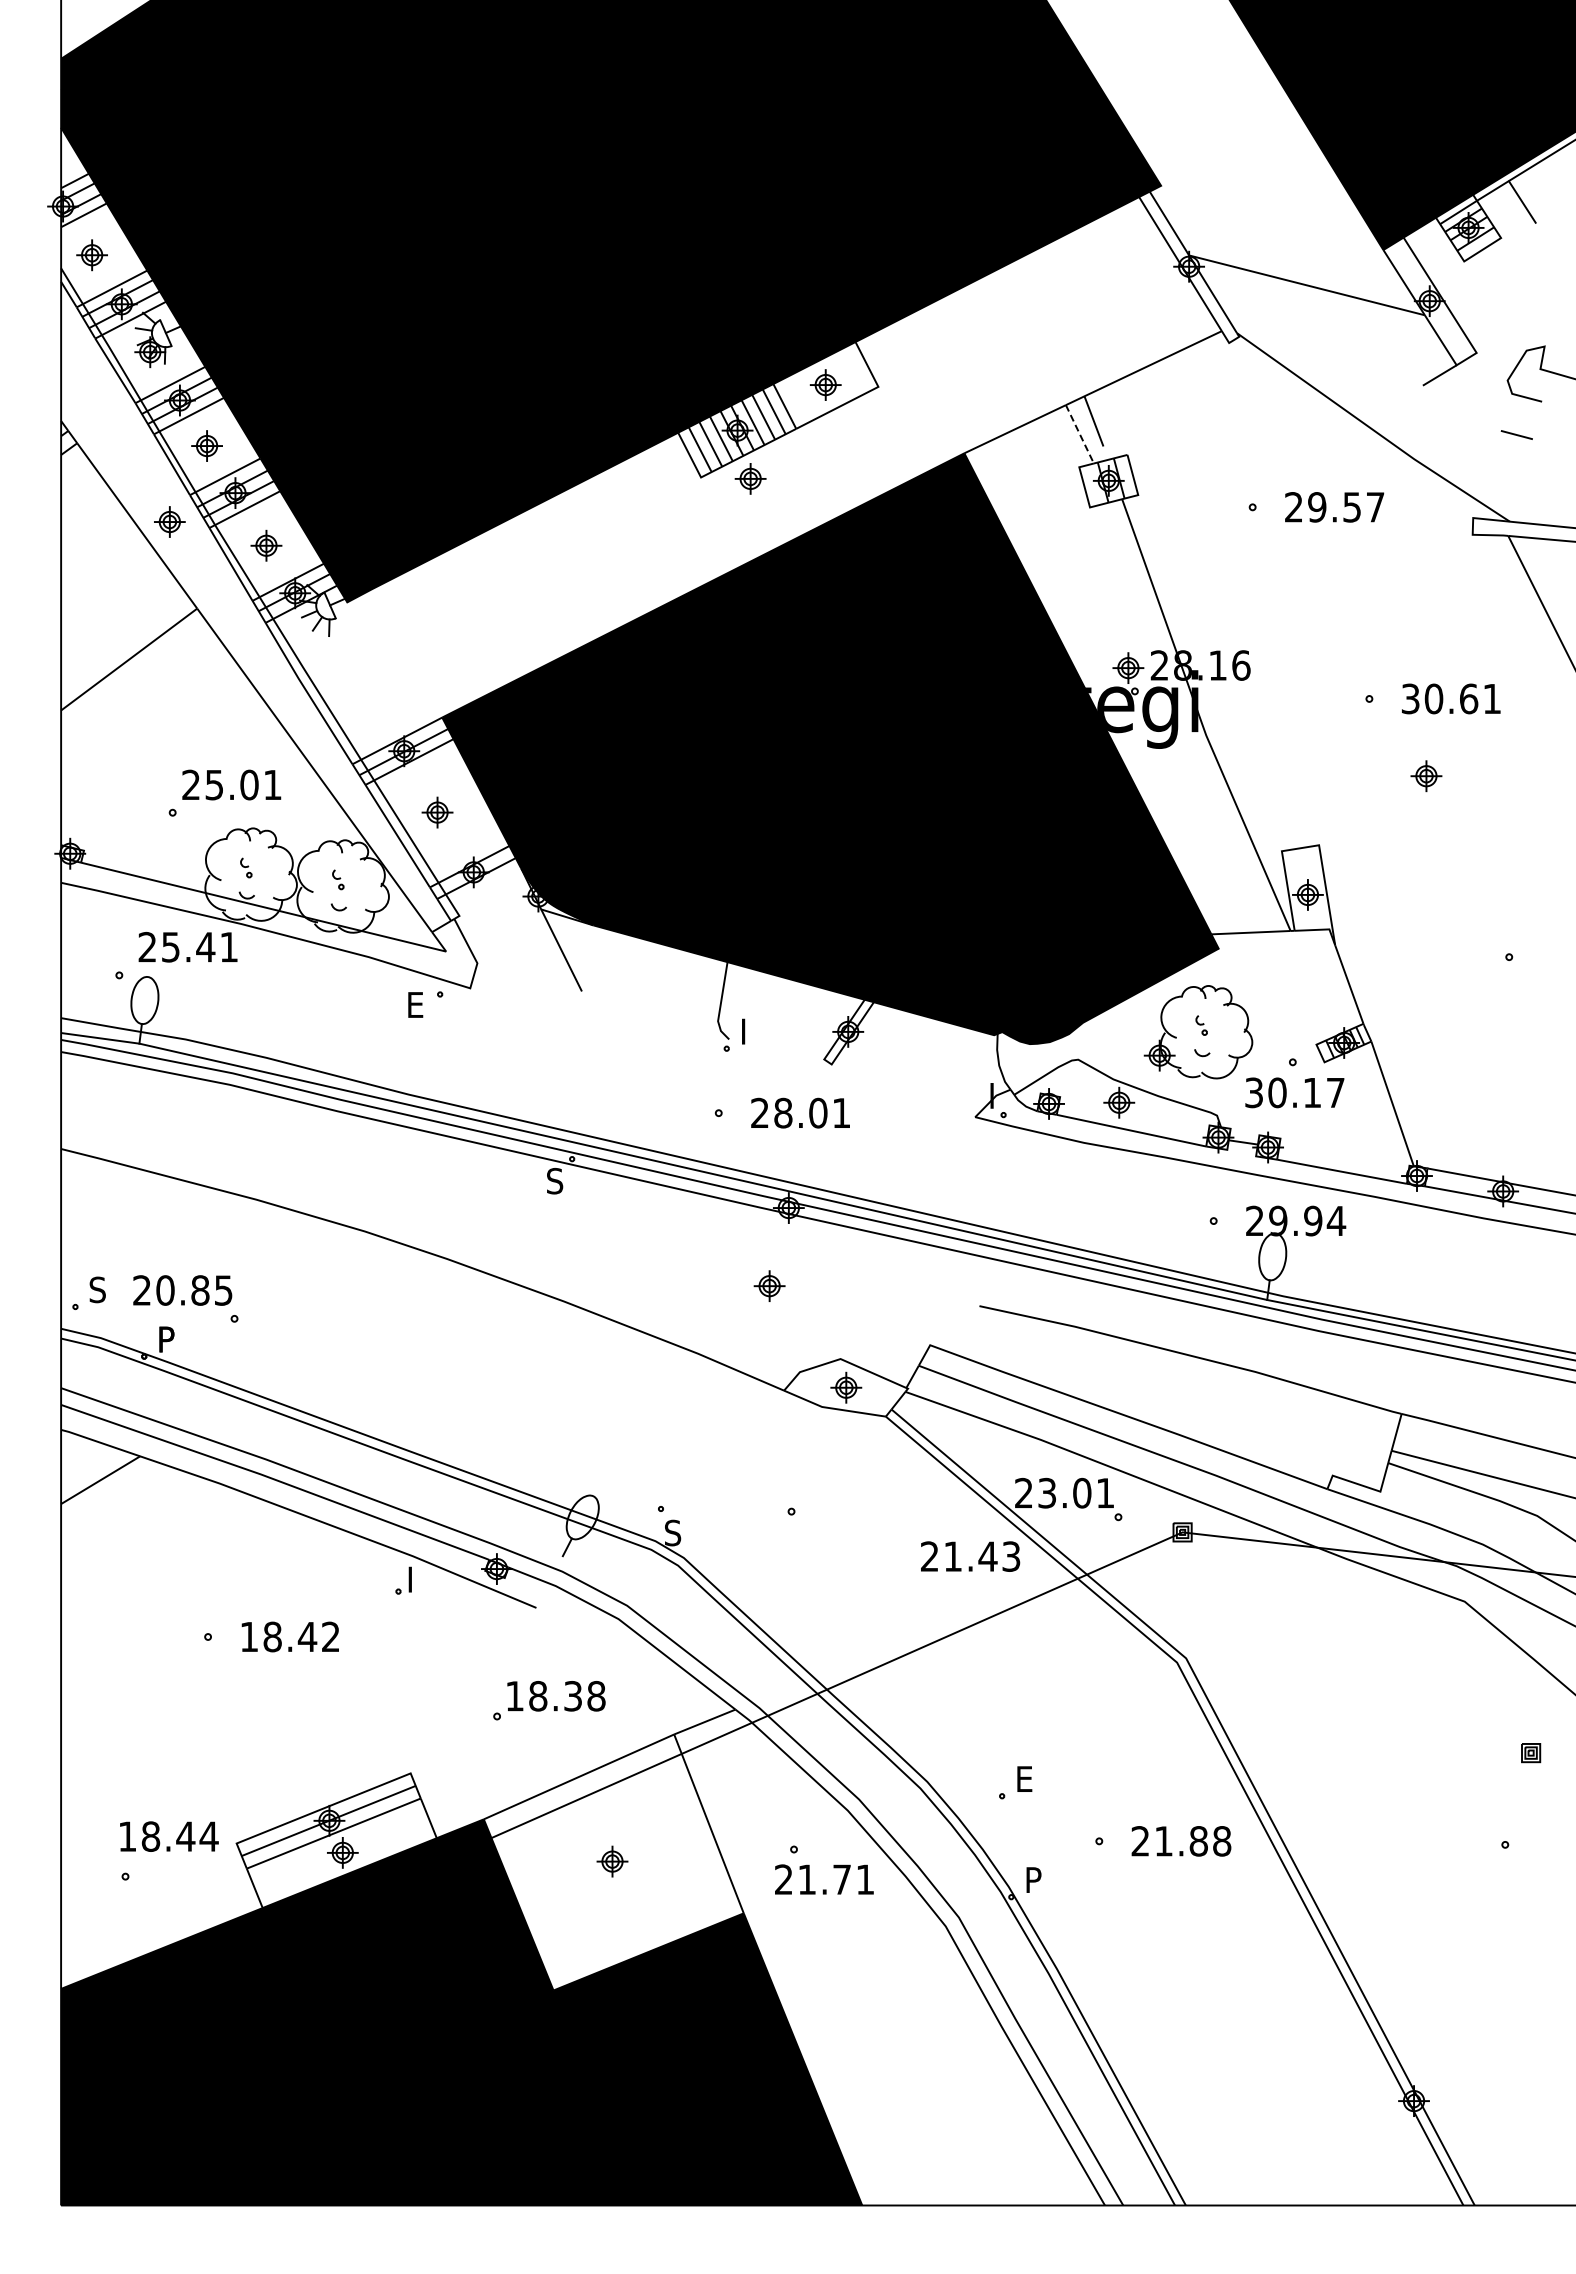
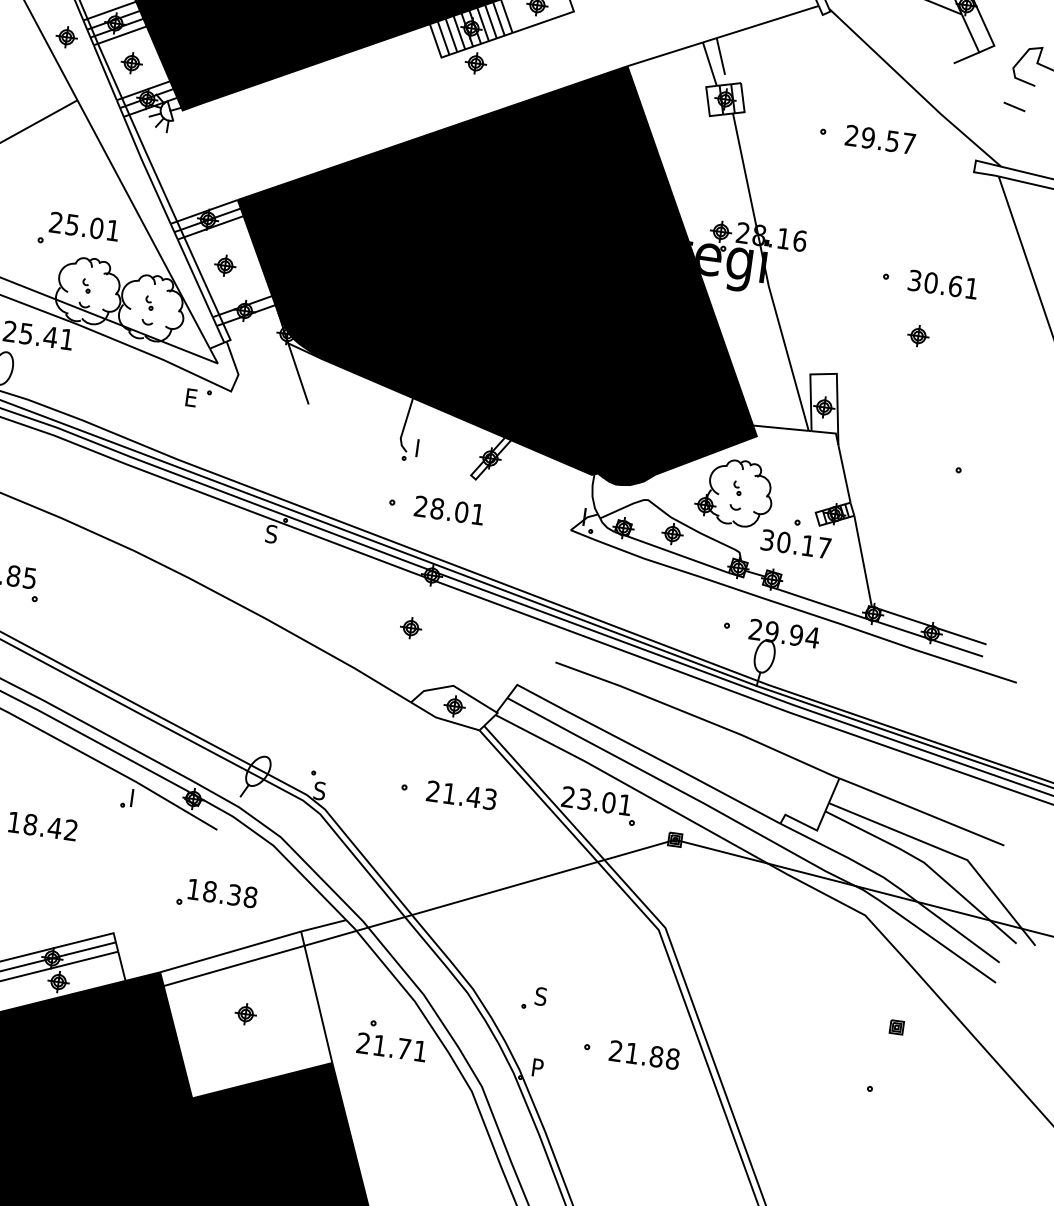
line: (1079, 434) -> (709, 64), dashed -> solid
text: (970, 1556) -> (461, 795), moved
text: (1024, 1778) -> (541, 996), E -> S

